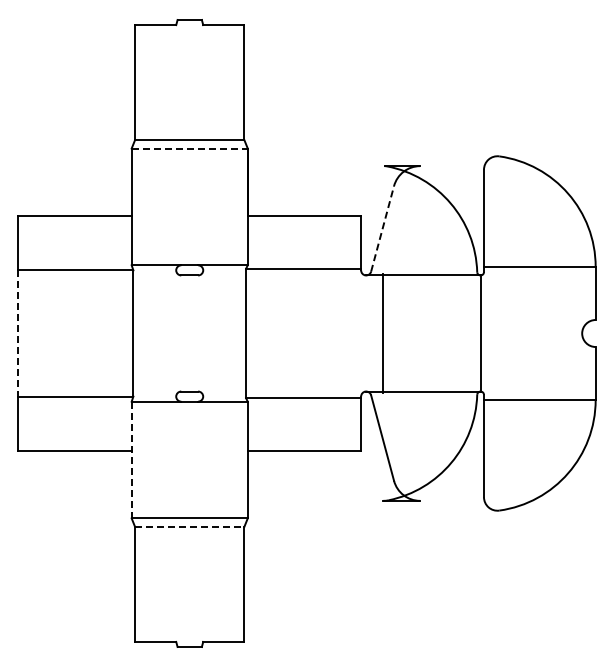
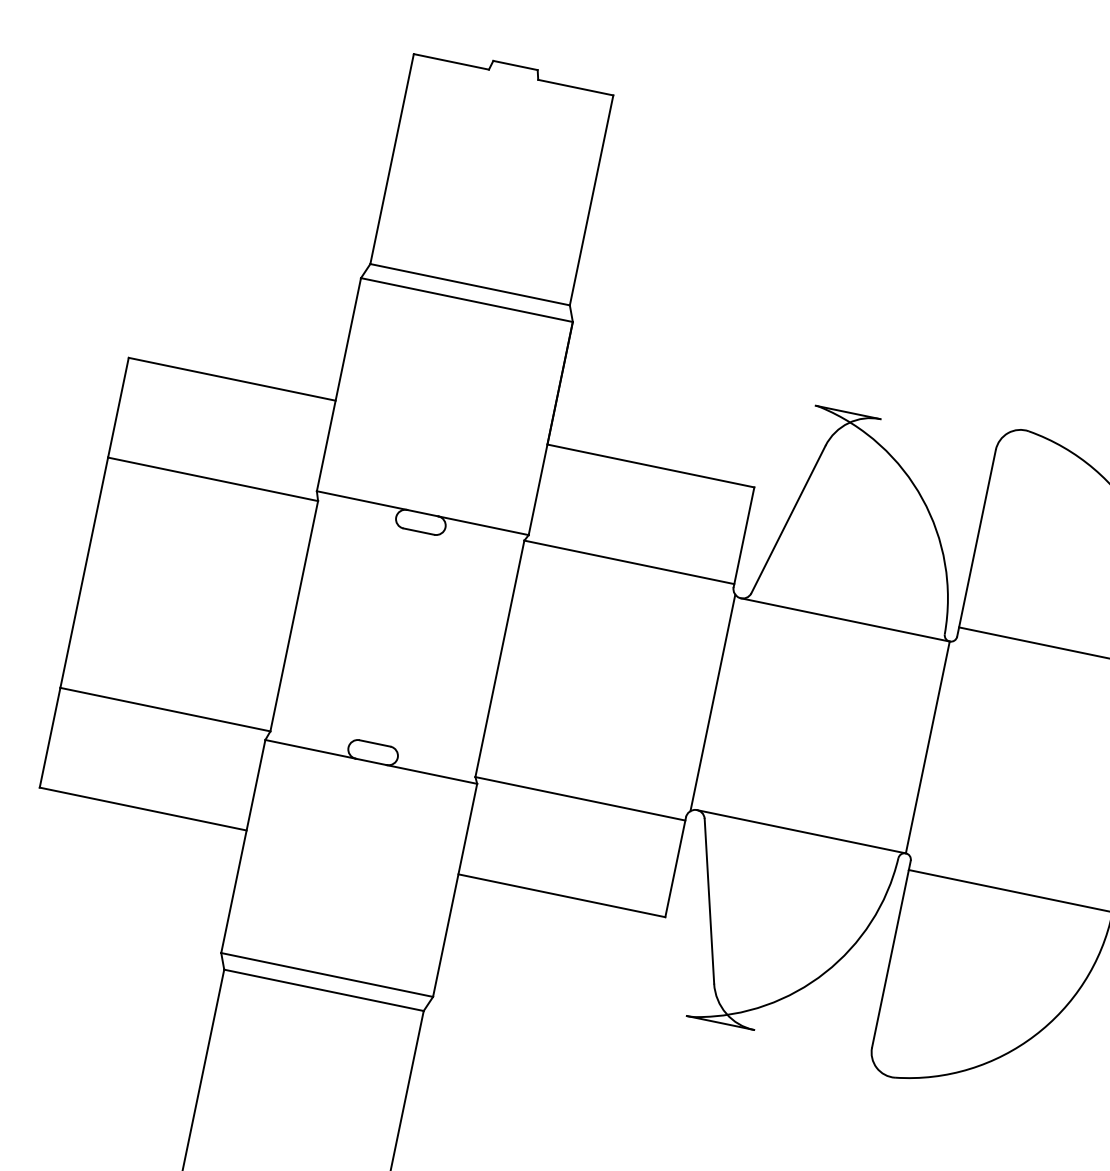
line: (190, 148) -> (468, 300), dashed -> solid
line: (382, 228) -> (788, 518), dashed -> solid
line: (18, 333) -> (84, 572), dashed -> solid
line: (382, 333) -> (712, 702), moved
line: (131, 460) -> (242, 847), dashed -> solid
line: (189, 526) -> (323, 989), dashed -> solid

